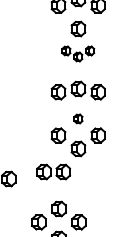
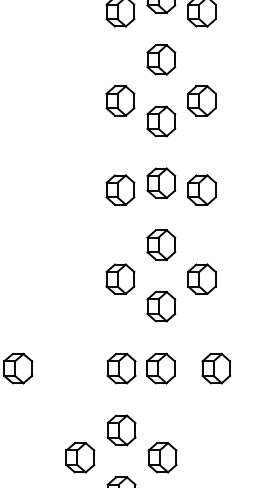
part: (77, 53) -> (159, 110), size x1.67
part: (78, 118) -> (161, 244), size x1.67
part: (53, 171) -> (140, 367), moved
part: (104, 178) -> (214, 367), added

